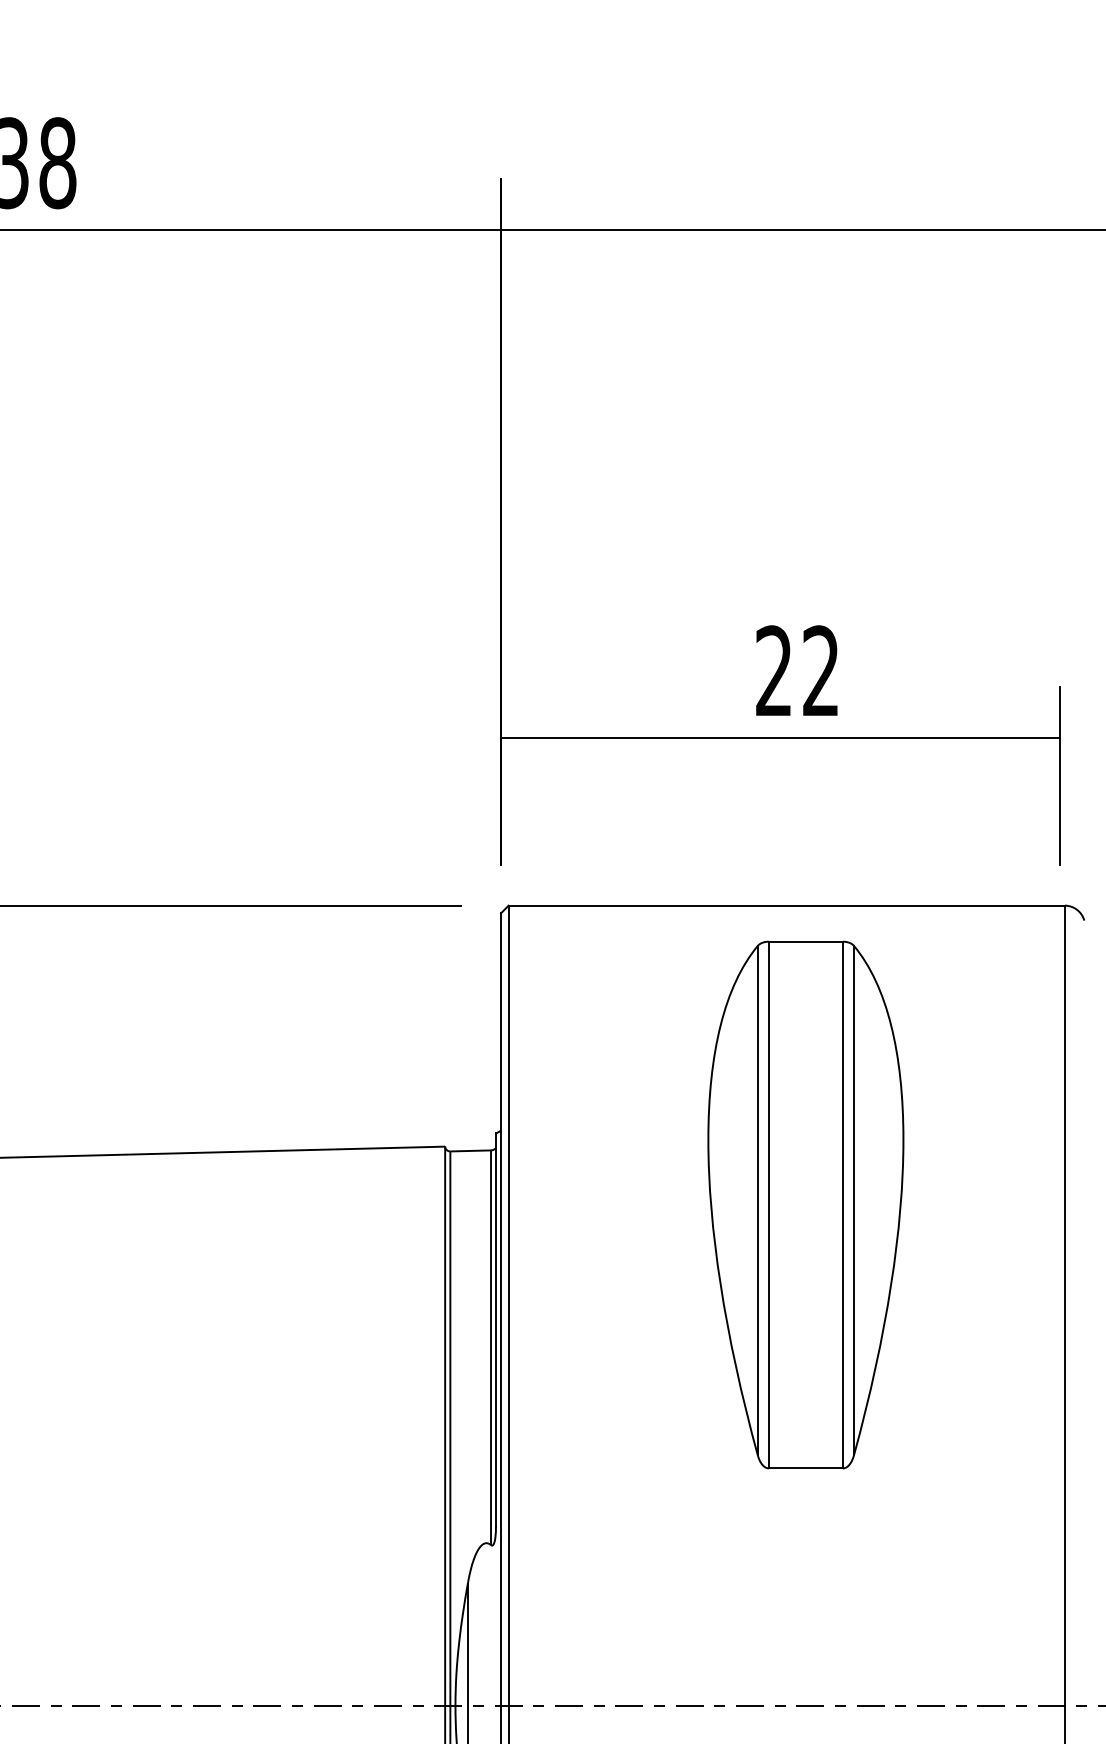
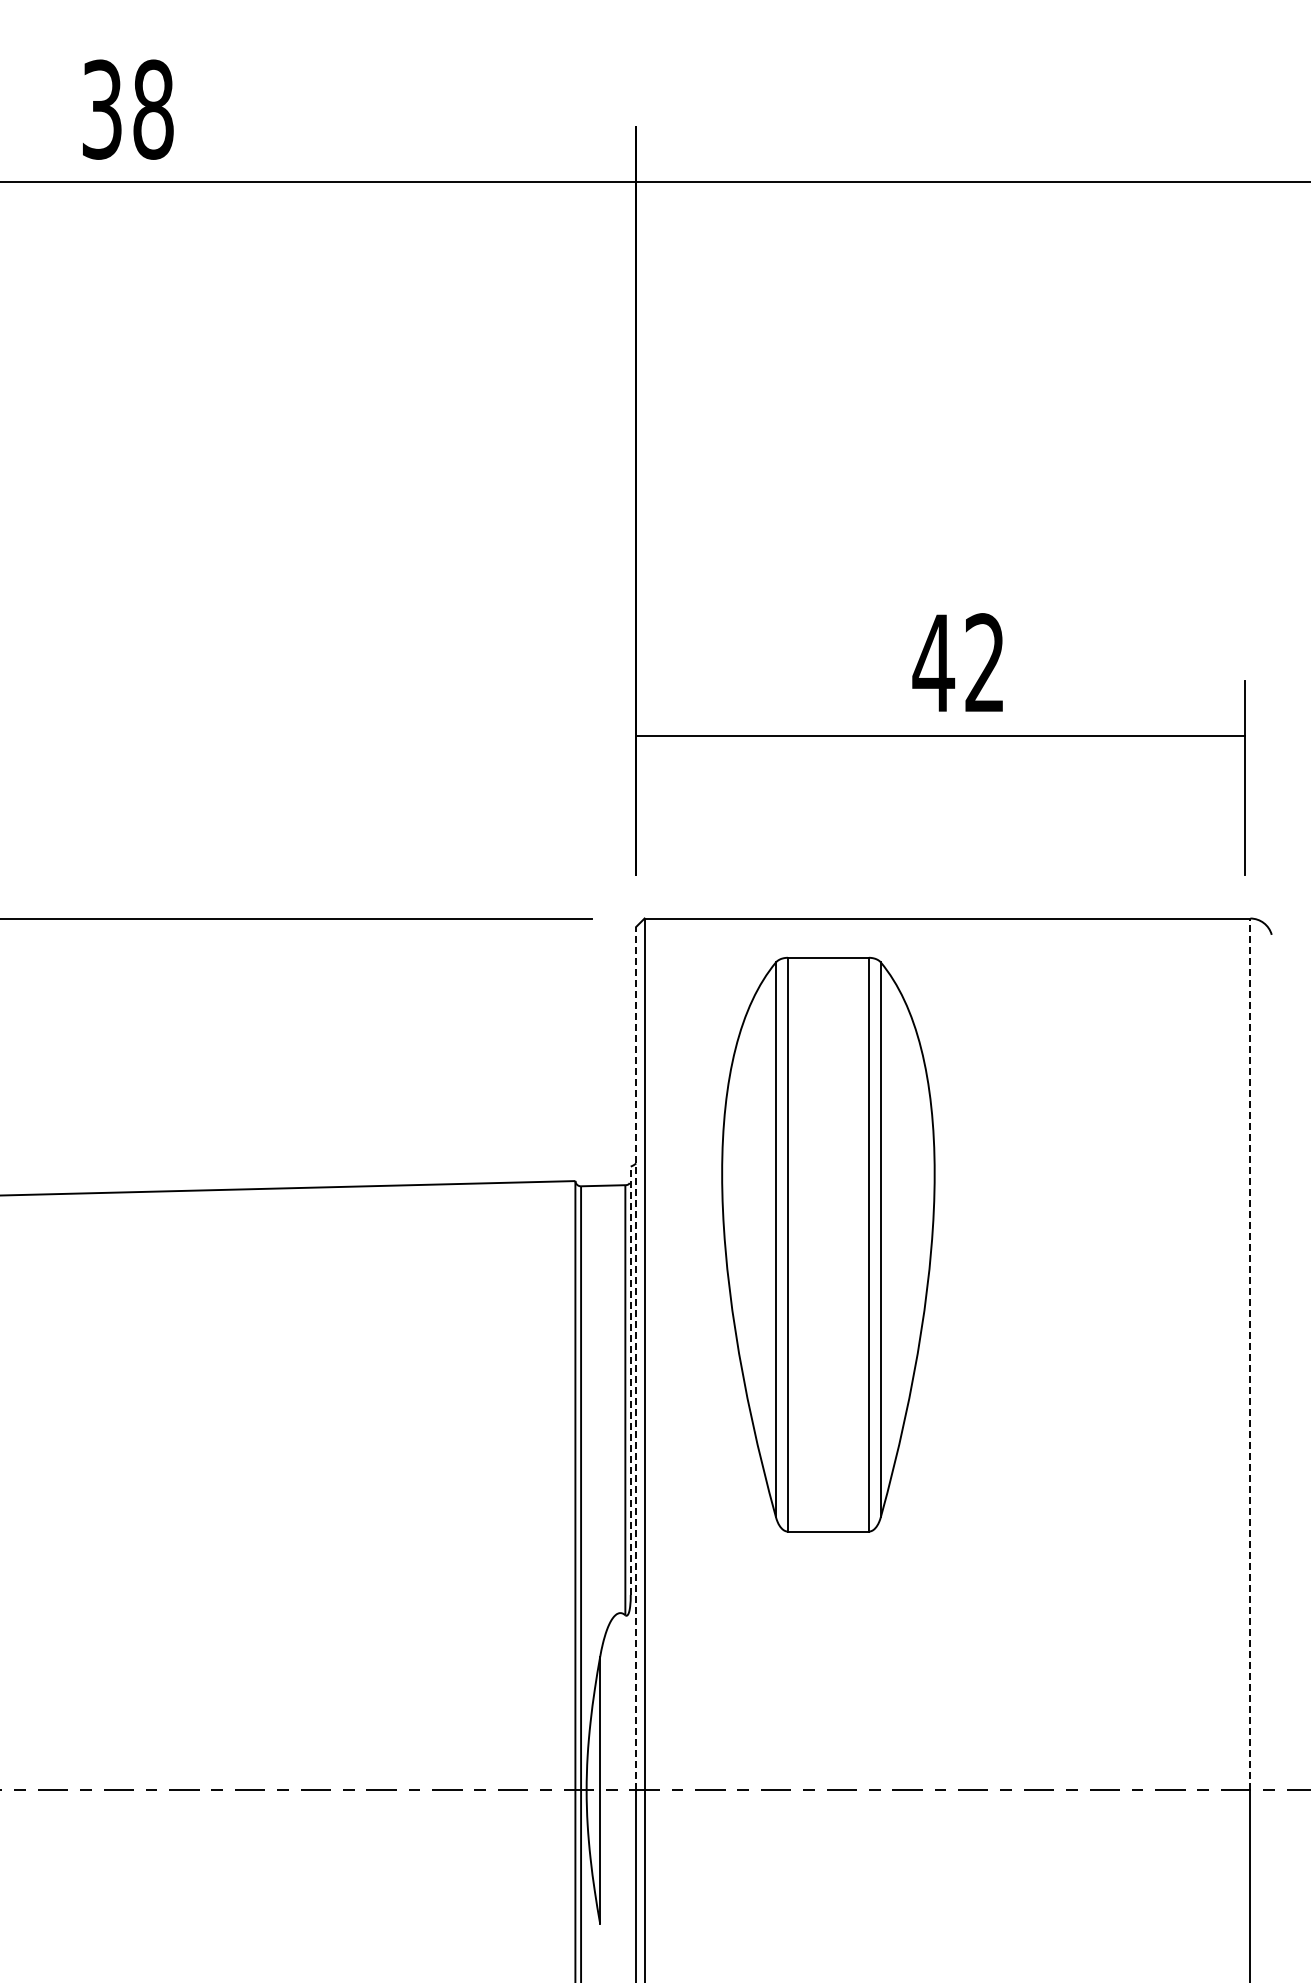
text: (773, 670) -> (933, 662), 22 -> 42
part: (805, 1204) -> (828, 1244), moved
line: (1064, 1305) -> (1250, 1354), solid -> dashed
line: (501, 1309) -> (636, 1358), solid -> dashed
line: (495, 1329) -> (630, 1380), solid -> dashed

